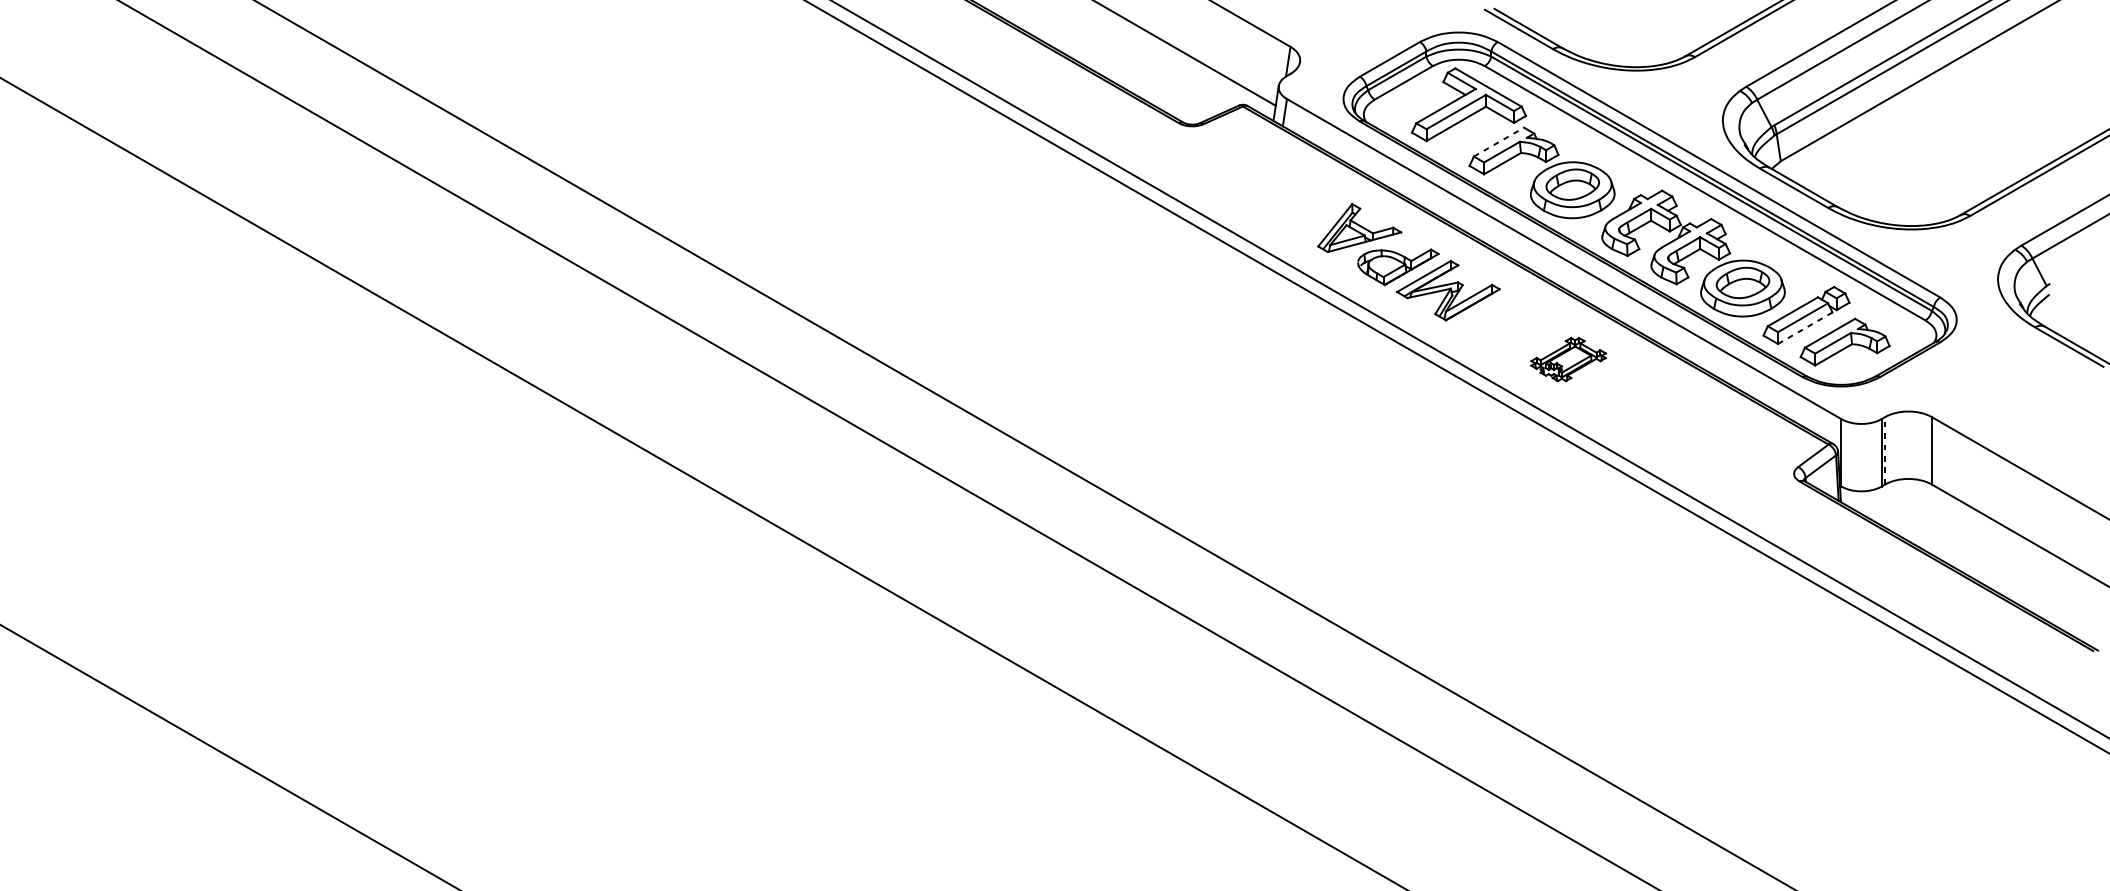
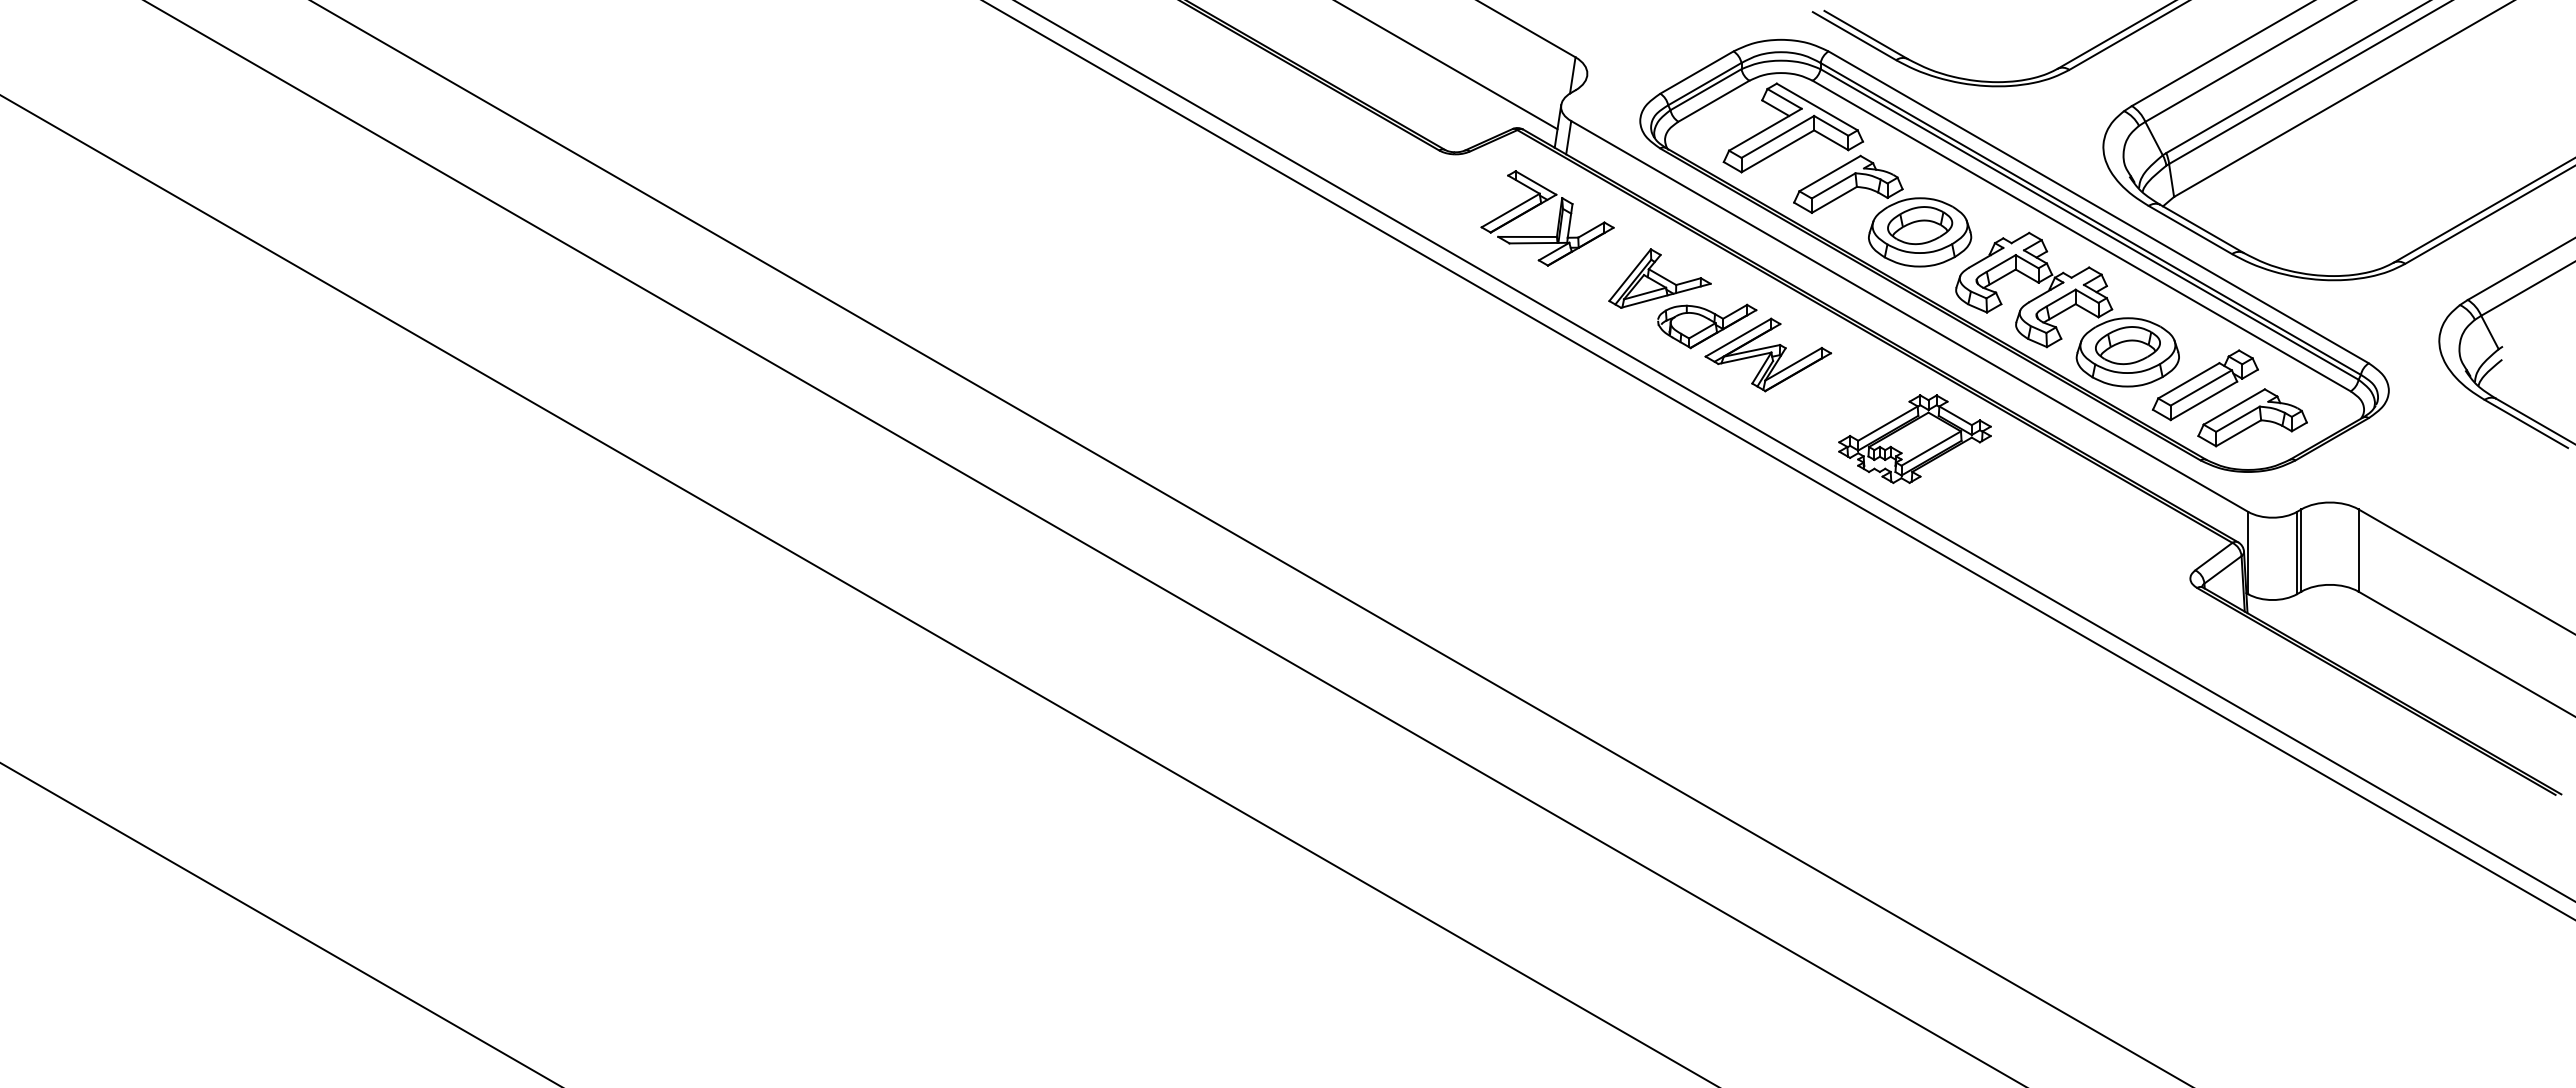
line: (1499, 142) -> (1830, 173), dashed -> solid
part: (1276, 178) -> (1558, 218), added
line: (1804, 328) -> (2203, 401), dashed -> solid
part: (1568, 359) -> (1914, 438), size x1.67
line: (1885, 450) -> (2301, 550), dashed -> solid

